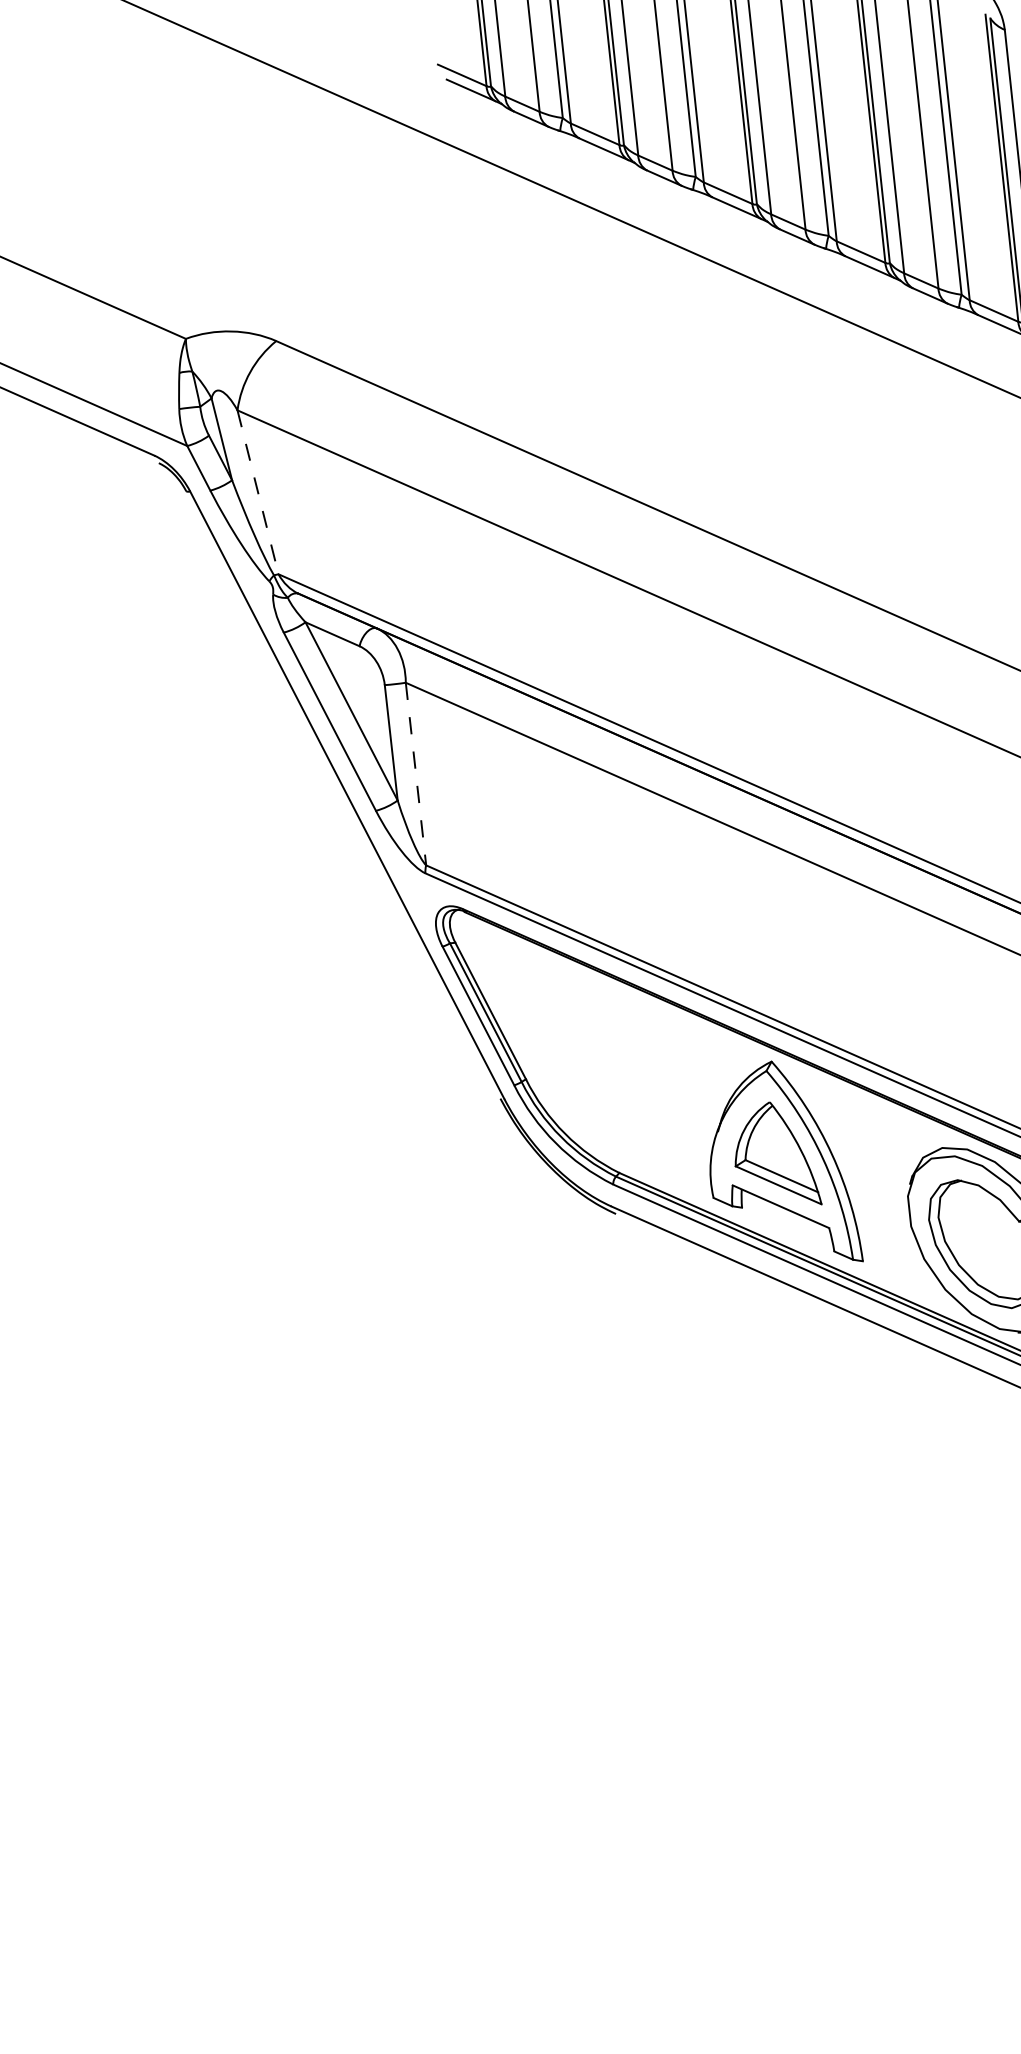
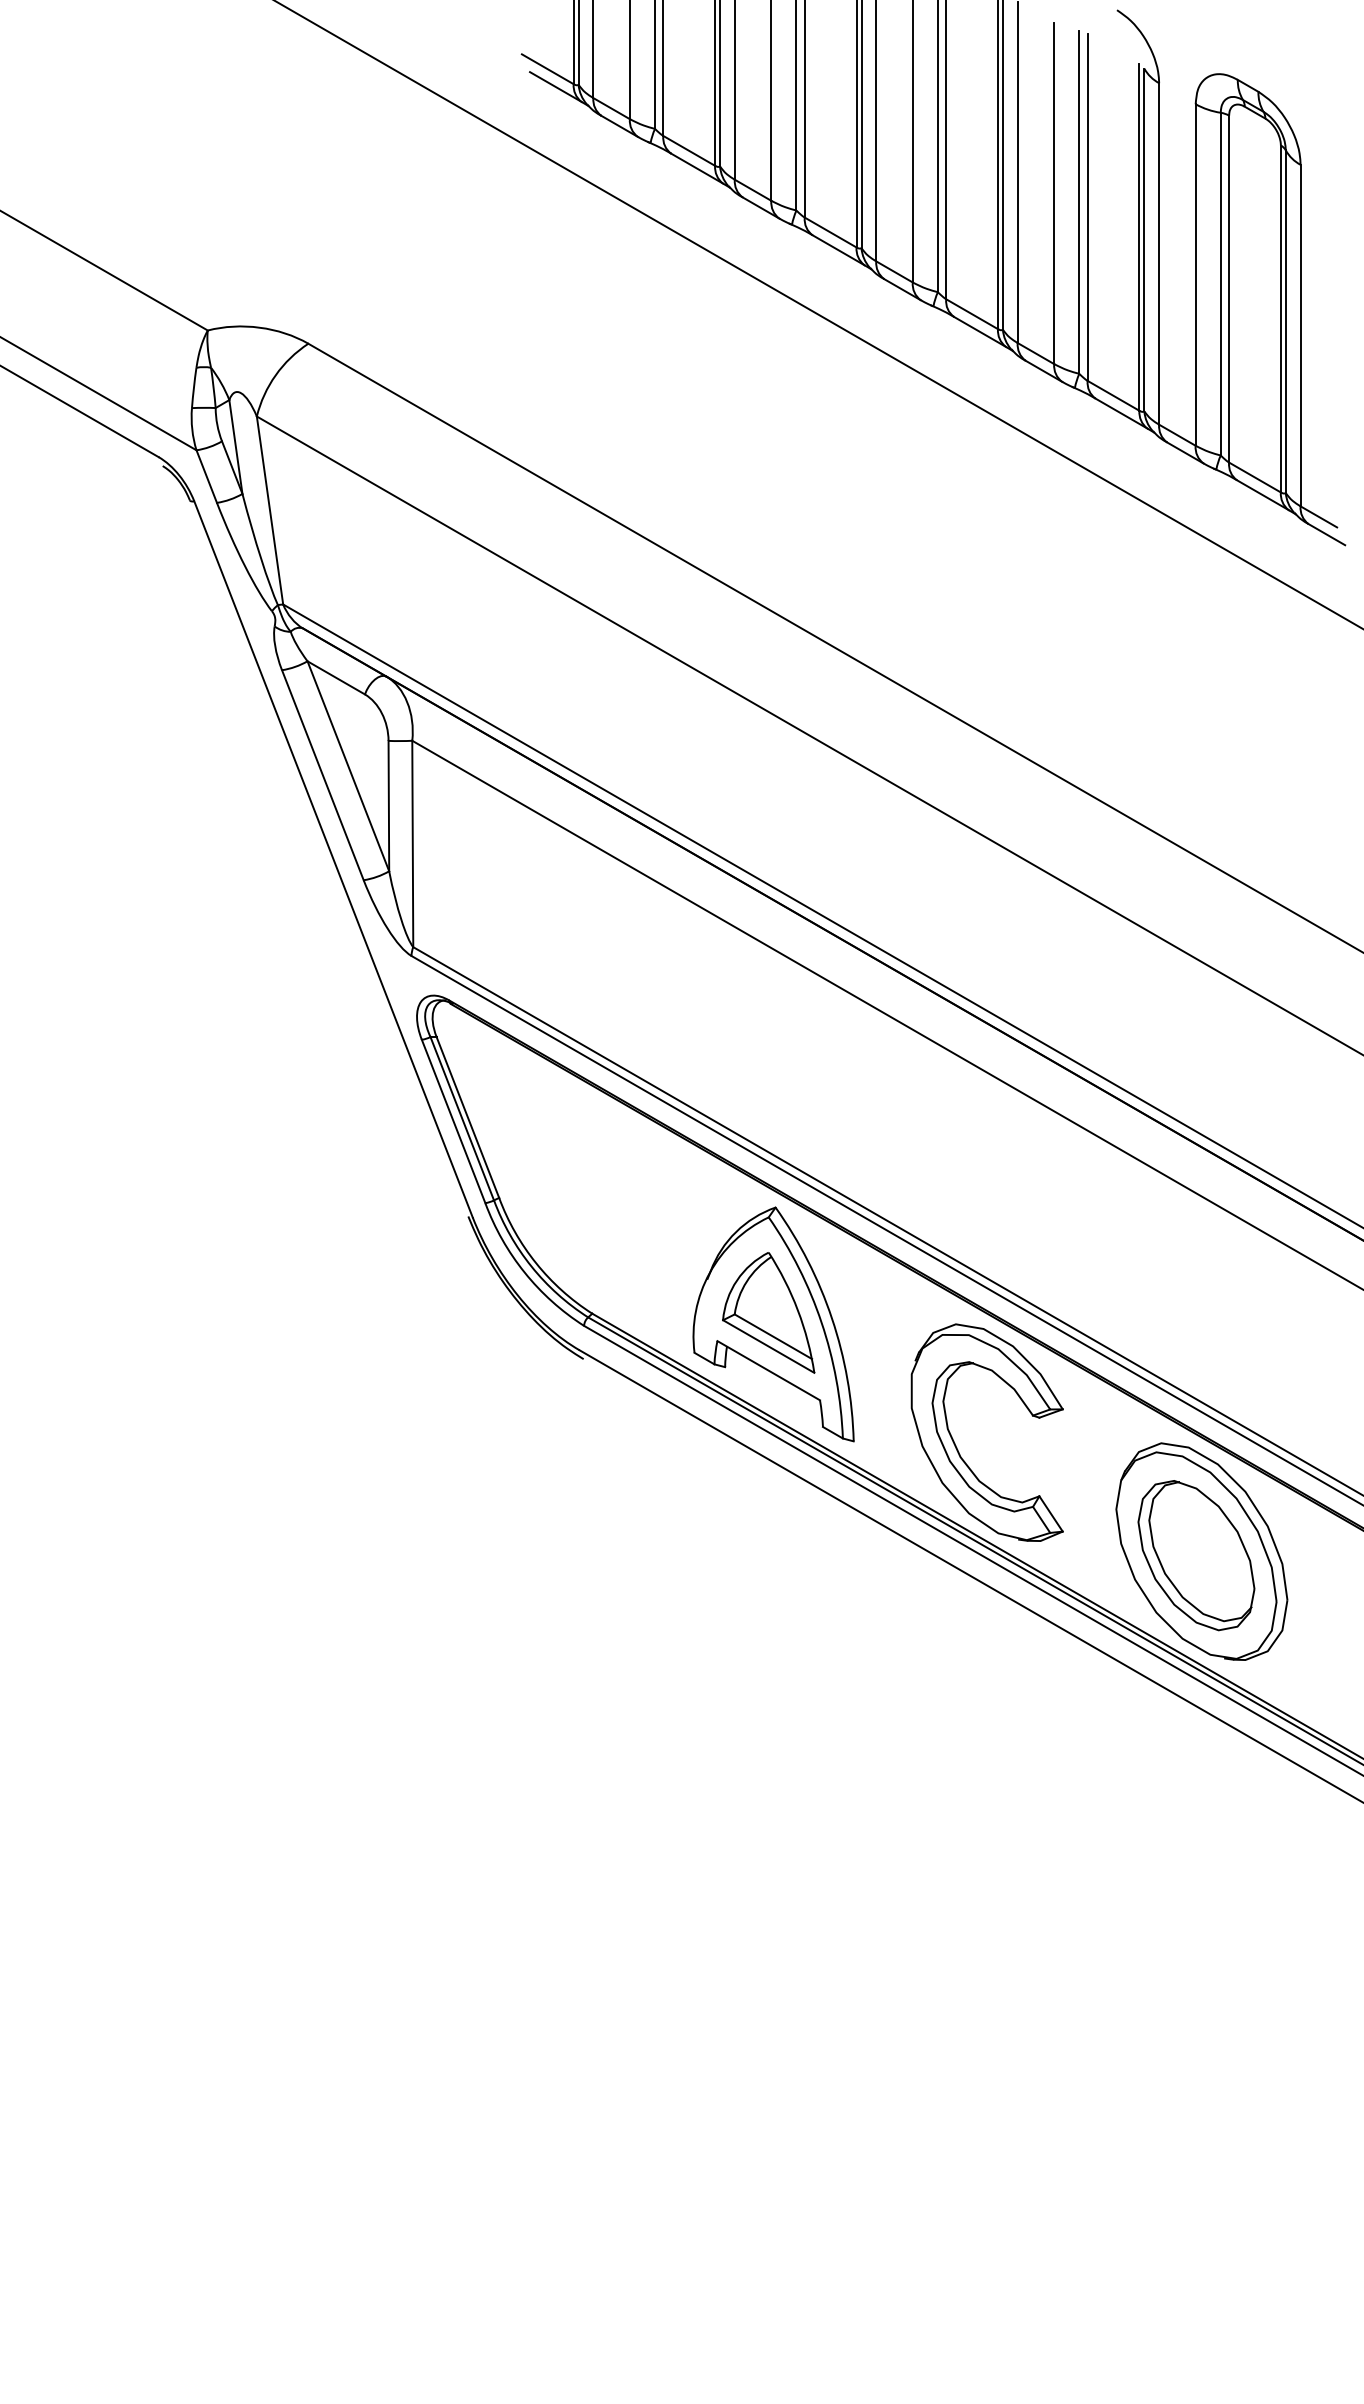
line: (258, 492) -> (270, 510), dashed -> solid
line: (415, 774) -> (412, 844), dashed -> solid

